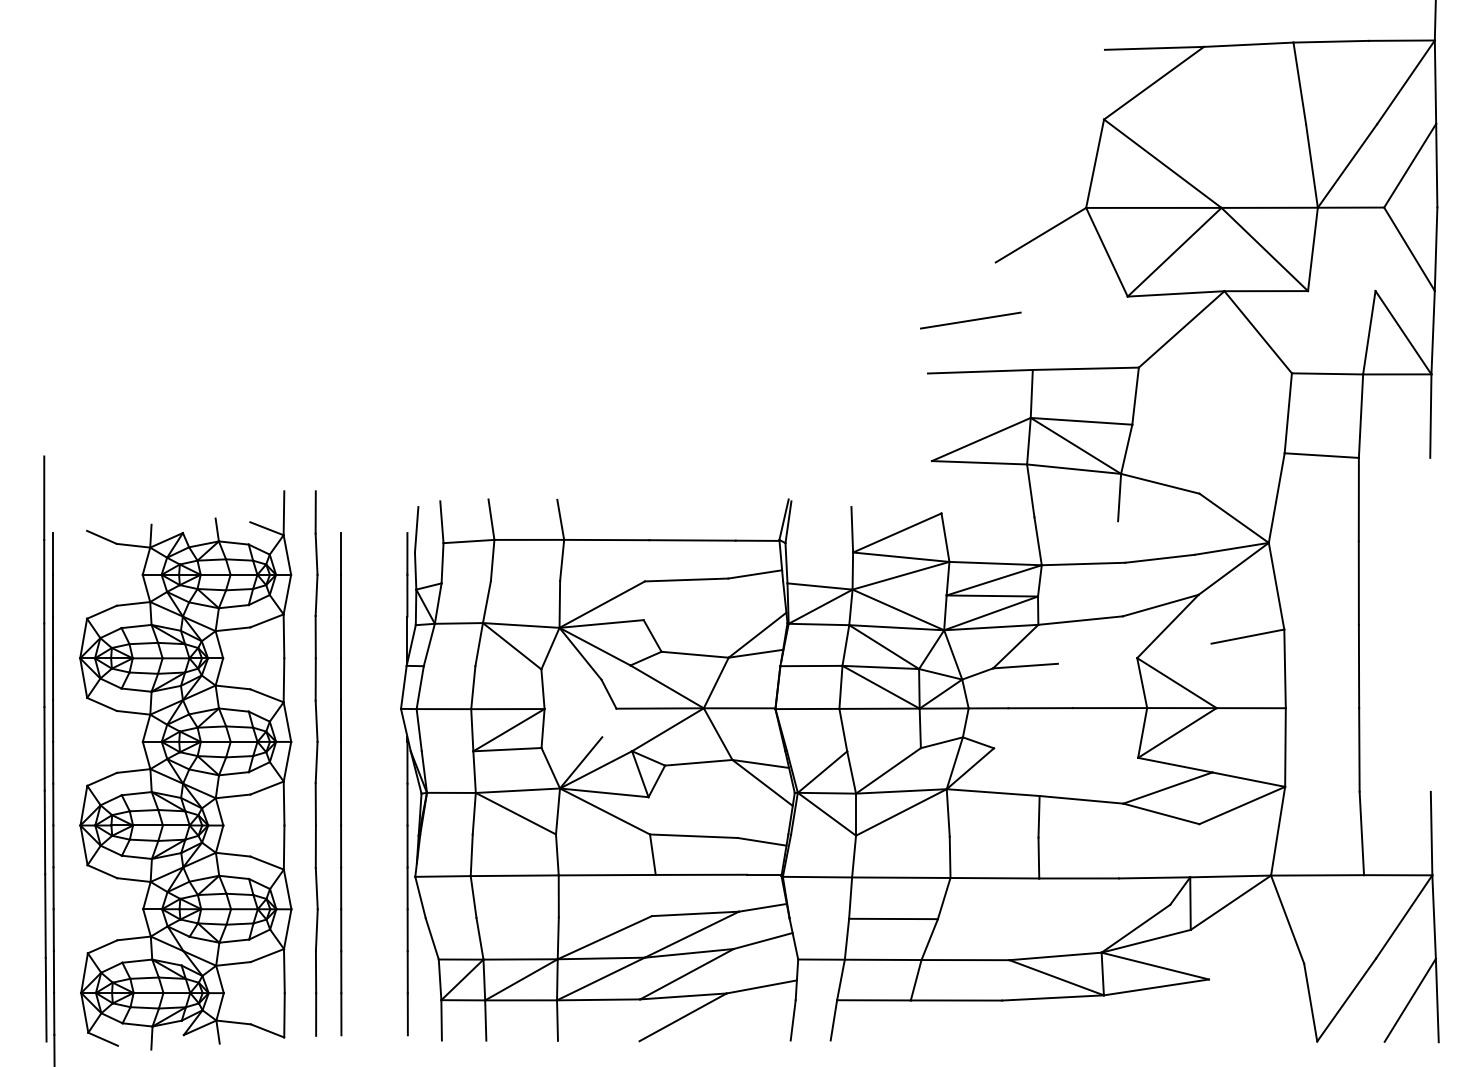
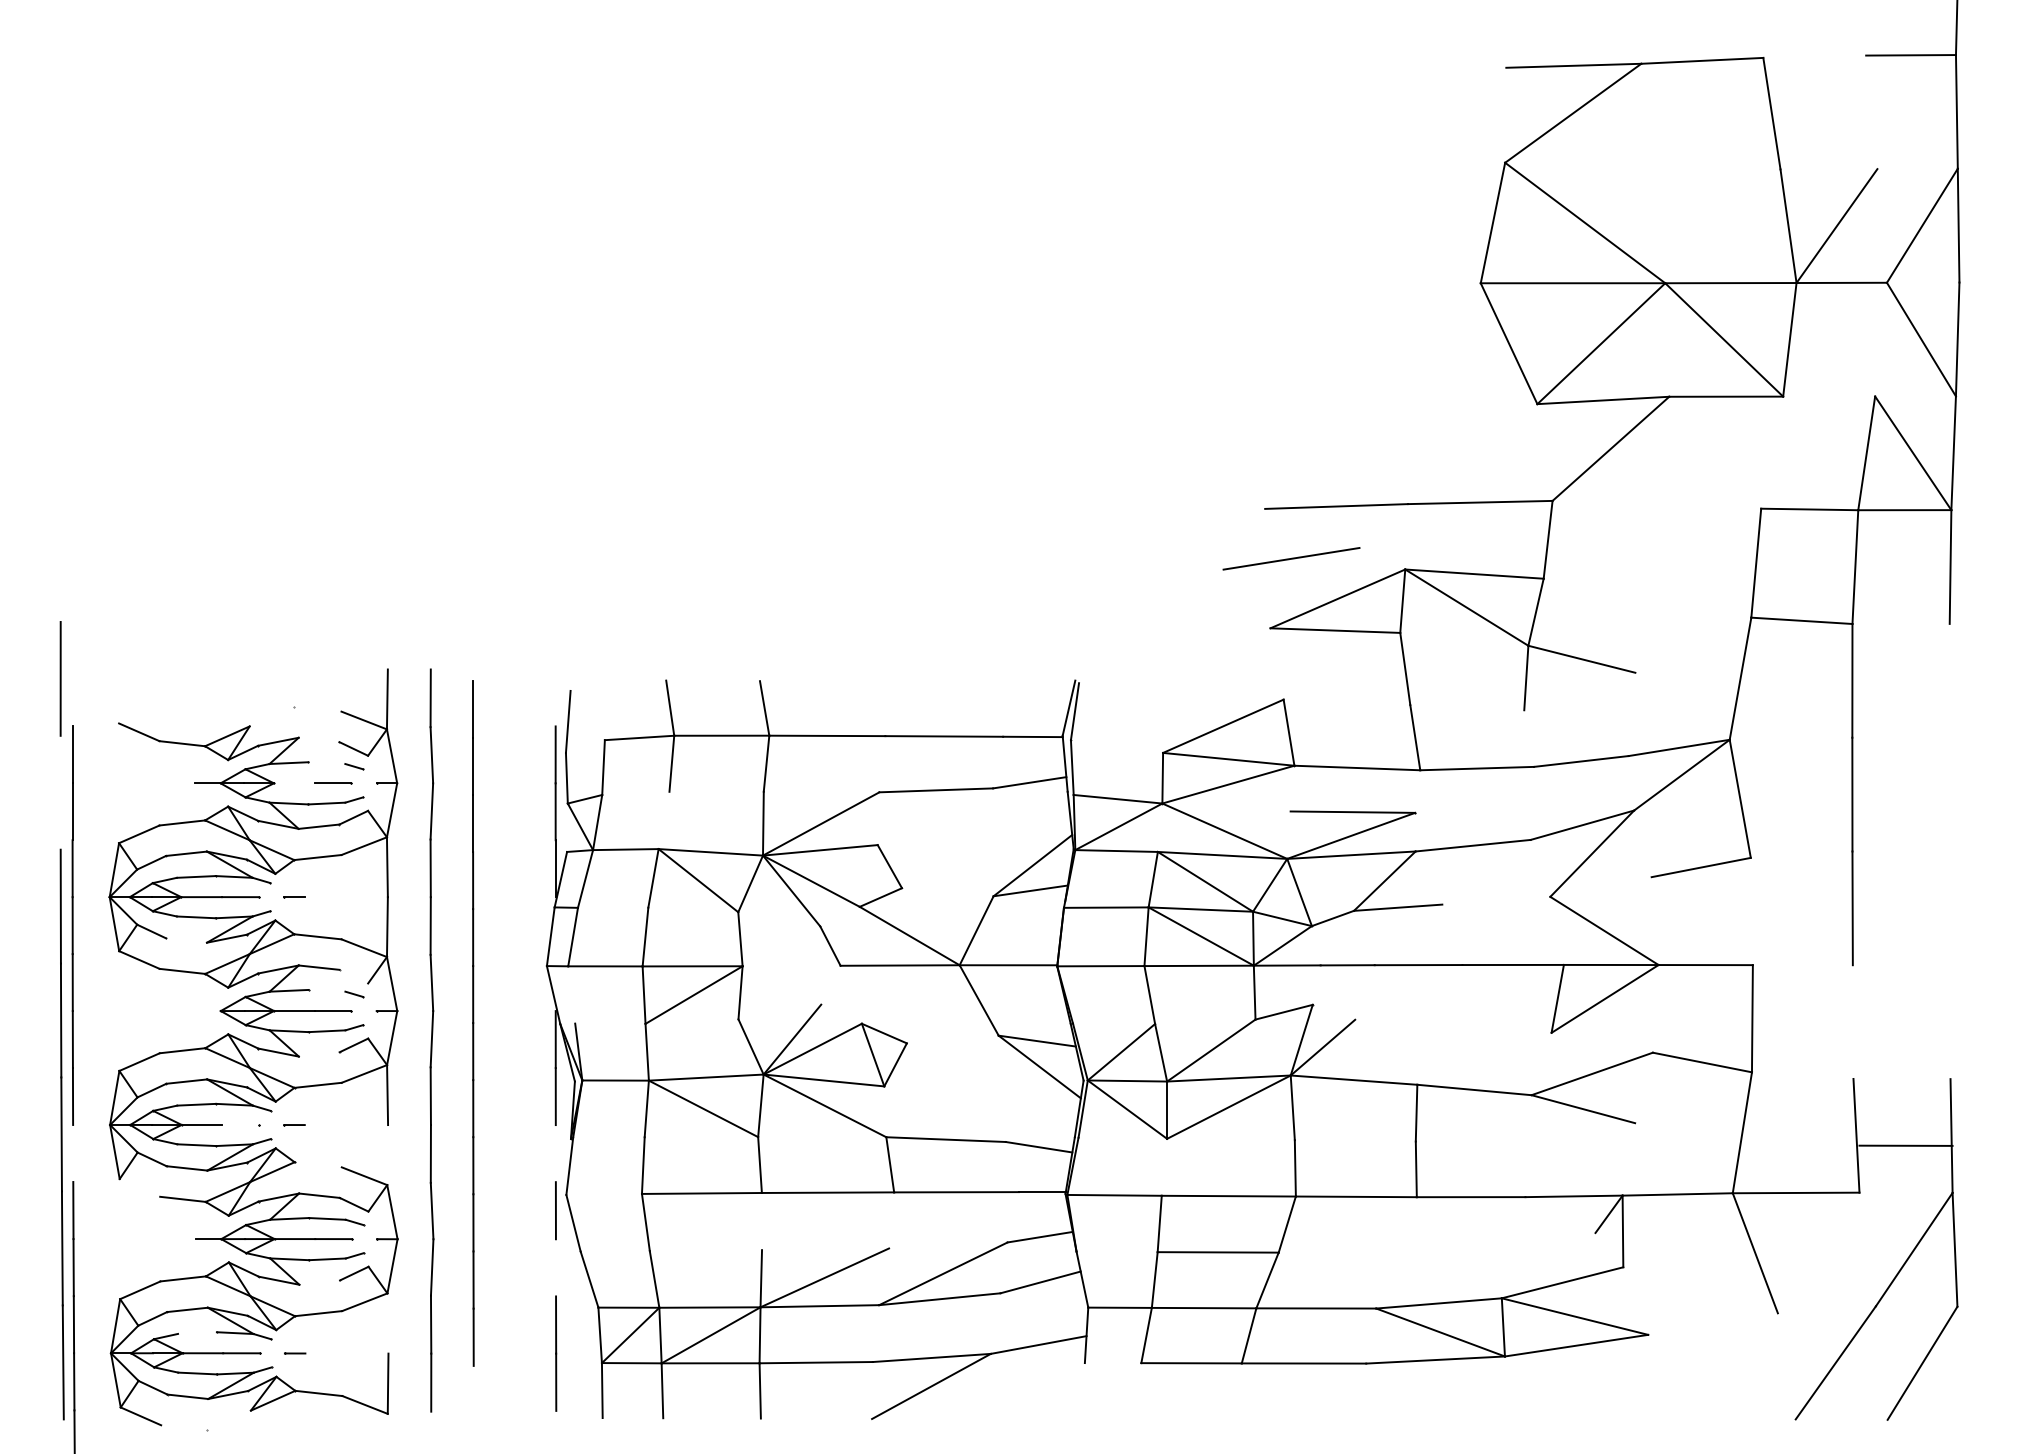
line: (1331, 41) -> (1814, 56), removed
line: (1405, 82) -> (1916, 112), removed
line: (1040, 235) -> (1418, 320), removed
line: (970, 320) -> (1291, 558), moved
line: (1258, 332) -> (1715, 452), removed
line: (1031, 393) -> (1406, 536), removed
line: (1074, 468) -> (1464, 638), removed
line: (1234, 517) -> (1682, 705), removed
line: (441, 522) -> (602, 711), removed
line: (851, 529) -> (1161, 721), removed
line: (233, 542) -> (318, 739), removed
line: (239, 560) -> (326, 763), removed
line: (215, 574) -> (293, 783), removed
line: (994, 580) -> (1355, 790), removed
line: (44, 581) -> (60, 792), removed
line: (486, 602) -> (663, 820), removed
line: (694, 654) -> (947, 892), removed
line: (1284, 668) -> (1751, 911), removed
line: (1141, 682) -> (1556, 930), removed
line: (136, 690) -> (186, 940), removed
line: (259, 716) -> (353, 976), removed
line: (239, 726) -> (326, 990), removed
line: (419, 729) -> (571, 994), removed
line: (667, 729) -> (910, 994), removed
line: (151, 742) -> (207, 1011), removed
line: (978, 742) -> (1333, 1011), removed
line: (507, 749) -> (691, 1021), removed
line: (1358, 749) -> (1852, 1021), removed
line: (698, 762) -> (952, 1039), removed
line: (1174, 764) -> (1601, 1042), removed
line: (233, 773) -> (318, 1054), removed
line: (341, 784) -> (473, 1023), moved
line: (1242, 805) -> (1693, 1097), removed
line: (176, 825) -> (240, 1124), removed
line: (53, 846) -> (73, 1153), removed
line: (407, 846) -> (555, 1153), removed
line: (284, 847) -> (387, 1155), removed
line: (232, 854) -> (317, 1164), removed
line: (854, 855) -> (1164, 1166), removed
line: (102, 871) -> (139, 1187), removed
line: (442, 875) -> (603, 1193), removed
line: (1397, 875) -> (1905, 1145), moved
line: (558, 896) -> (761, 1221), removed
line: (1230, 902) -> (1677, 1230), removed
line: (695, 913) -> (948, 1245), removed
line: (1135, 928) -> (1548, 1265), removed
line: (407, 930) -> (555, 1267), removed
line: (234, 941) -> (319, 1282), removed
line: (284, 971) -> (387, 1323), removed
line: (686, 974) -> (936, 1327), removed
line: (144, 977) -> (197, 1332), removed
line: (600, 979) -> (819, 1334), removed
line: (1437, 1000) -> (1959, 1363), removed
line: (1310, 1002) -> (1786, 1366), removed
line: (793, 1020) -> (1081, 1390), removed
line: (833, 1020) -> (1136, 1390), removed

